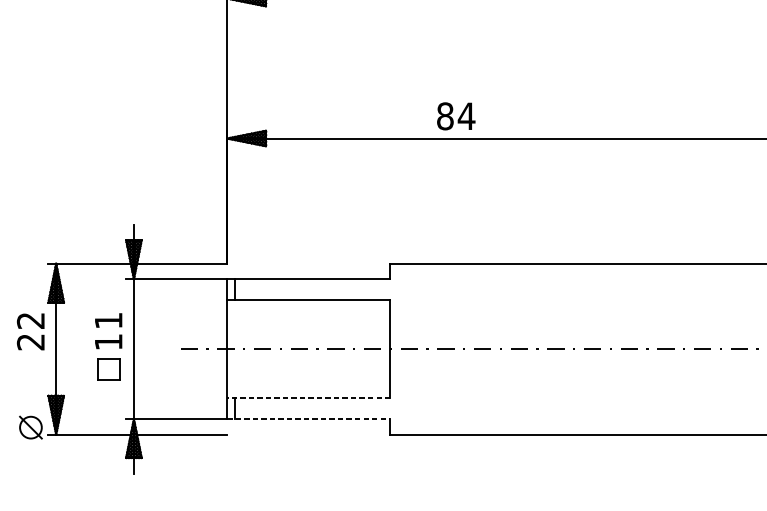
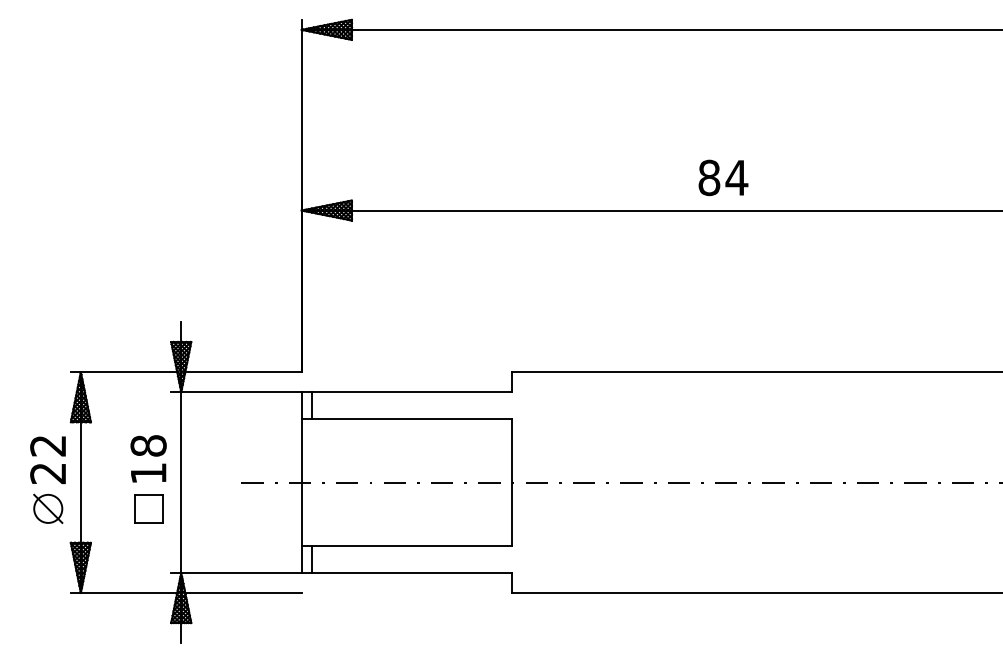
text: (456, 116) -> (723, 177), moved
text: (108, 320) -> (148, 445), 11 -> 18
line: (308, 398) -> (406, 546), dashed -> solid
line: (309, 418) -> (407, 572), dashed -> solid
part: (31, 427) -> (48, 508), moved

